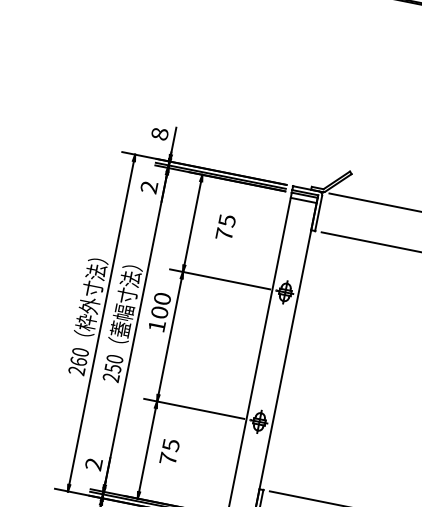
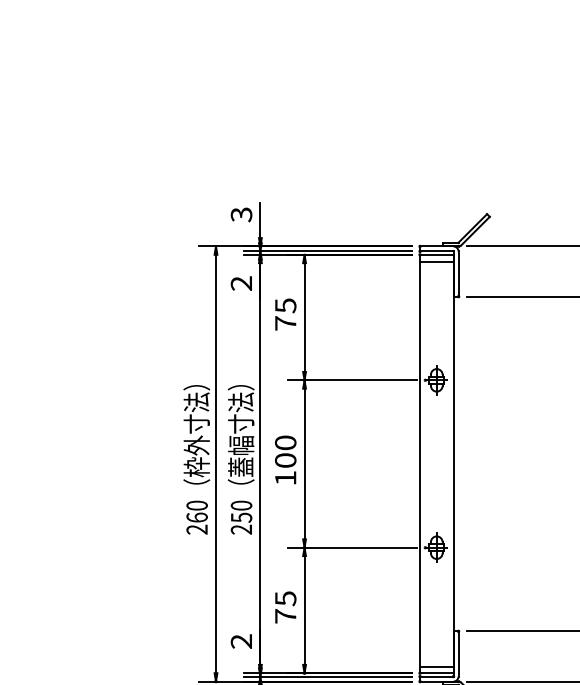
text: (159, 133) -> (241, 214), 8 -> 3
text: (225, 227) -> (285, 314), moved
text: (159, 311) -> (285, 459), moved
text: (169, 452) -> (285, 607), moved

